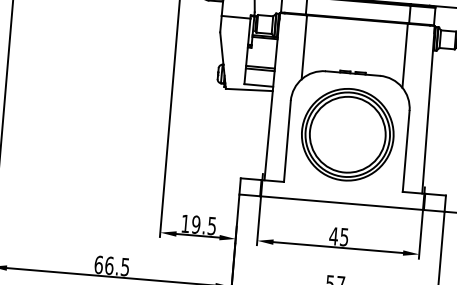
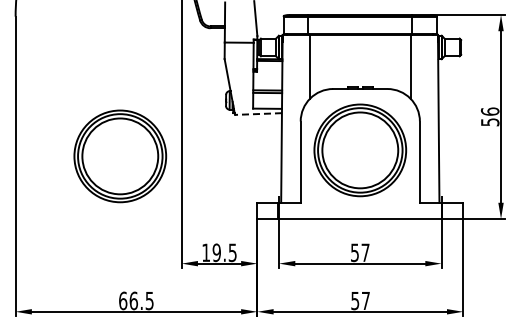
line: (248, 90) -> (257, 114), solid -> dashed
part: (108, 120) -> (120, 156), added
text: (338, 236) -> (359, 252), 45 -> 57

